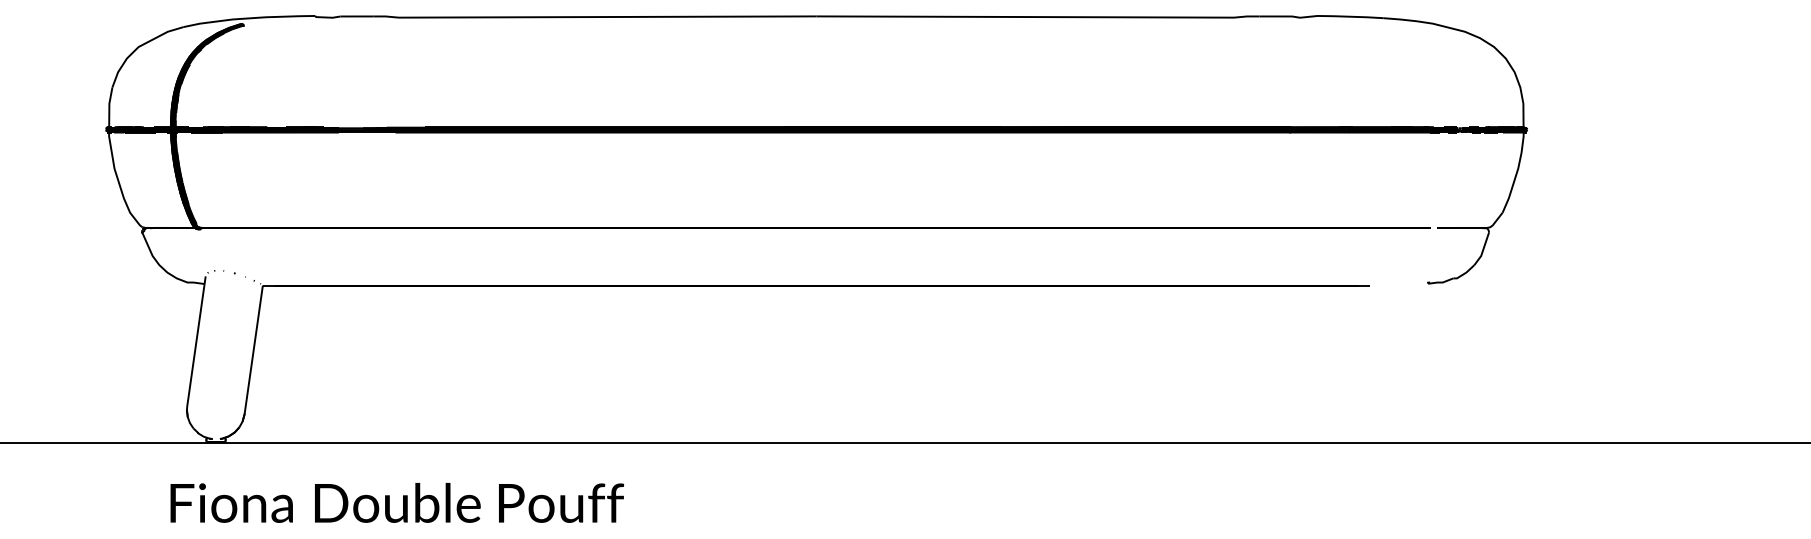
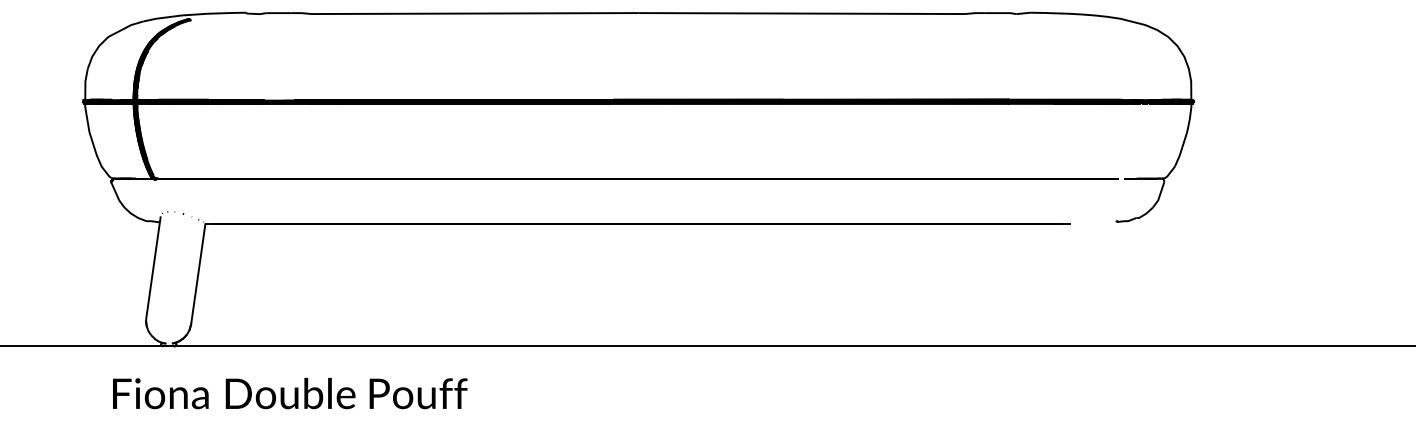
text: (397, 502) -> (290, 393), moved

